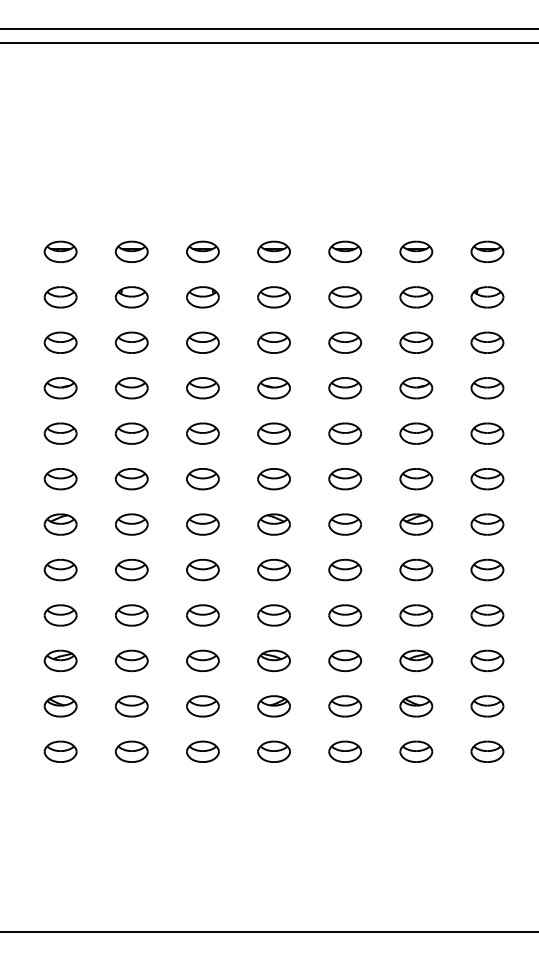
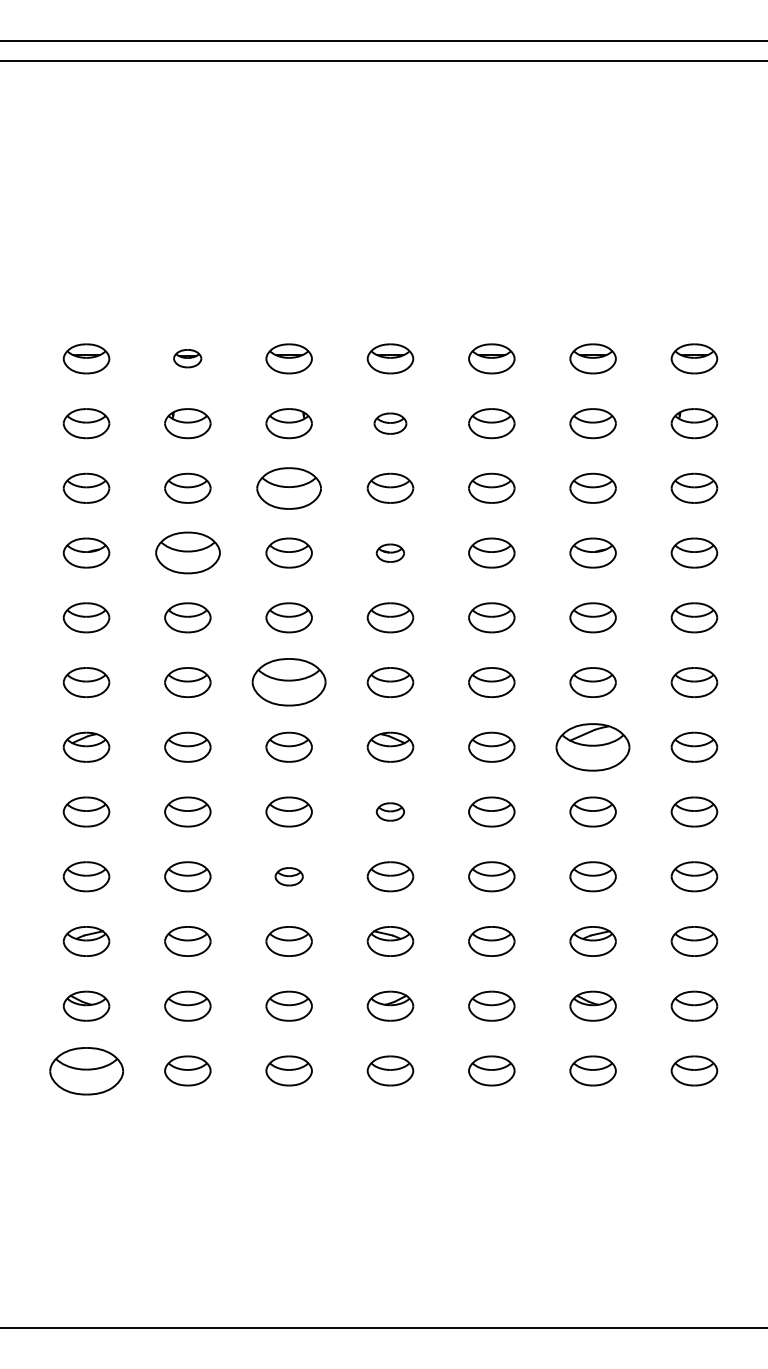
part: (131, 251) -> (187, 358), size x0.6
part: (273, 297) -> (389, 423), size x0.7
part: (202, 342) -> (288, 487), size x1.4
part: (131, 388) -> (187, 553), size x1.4
part: (273, 388) -> (389, 553), size x0.6
part: (202, 479) -> (288, 683), size x1.6
part: (416, 524) -> (593, 747), size x1.6
part: (273, 569) -> (389, 811), size x0.6
part: (202, 615) -> (288, 876), size x0.6
part: (60, 751) -> (86, 1070), size x1.6

